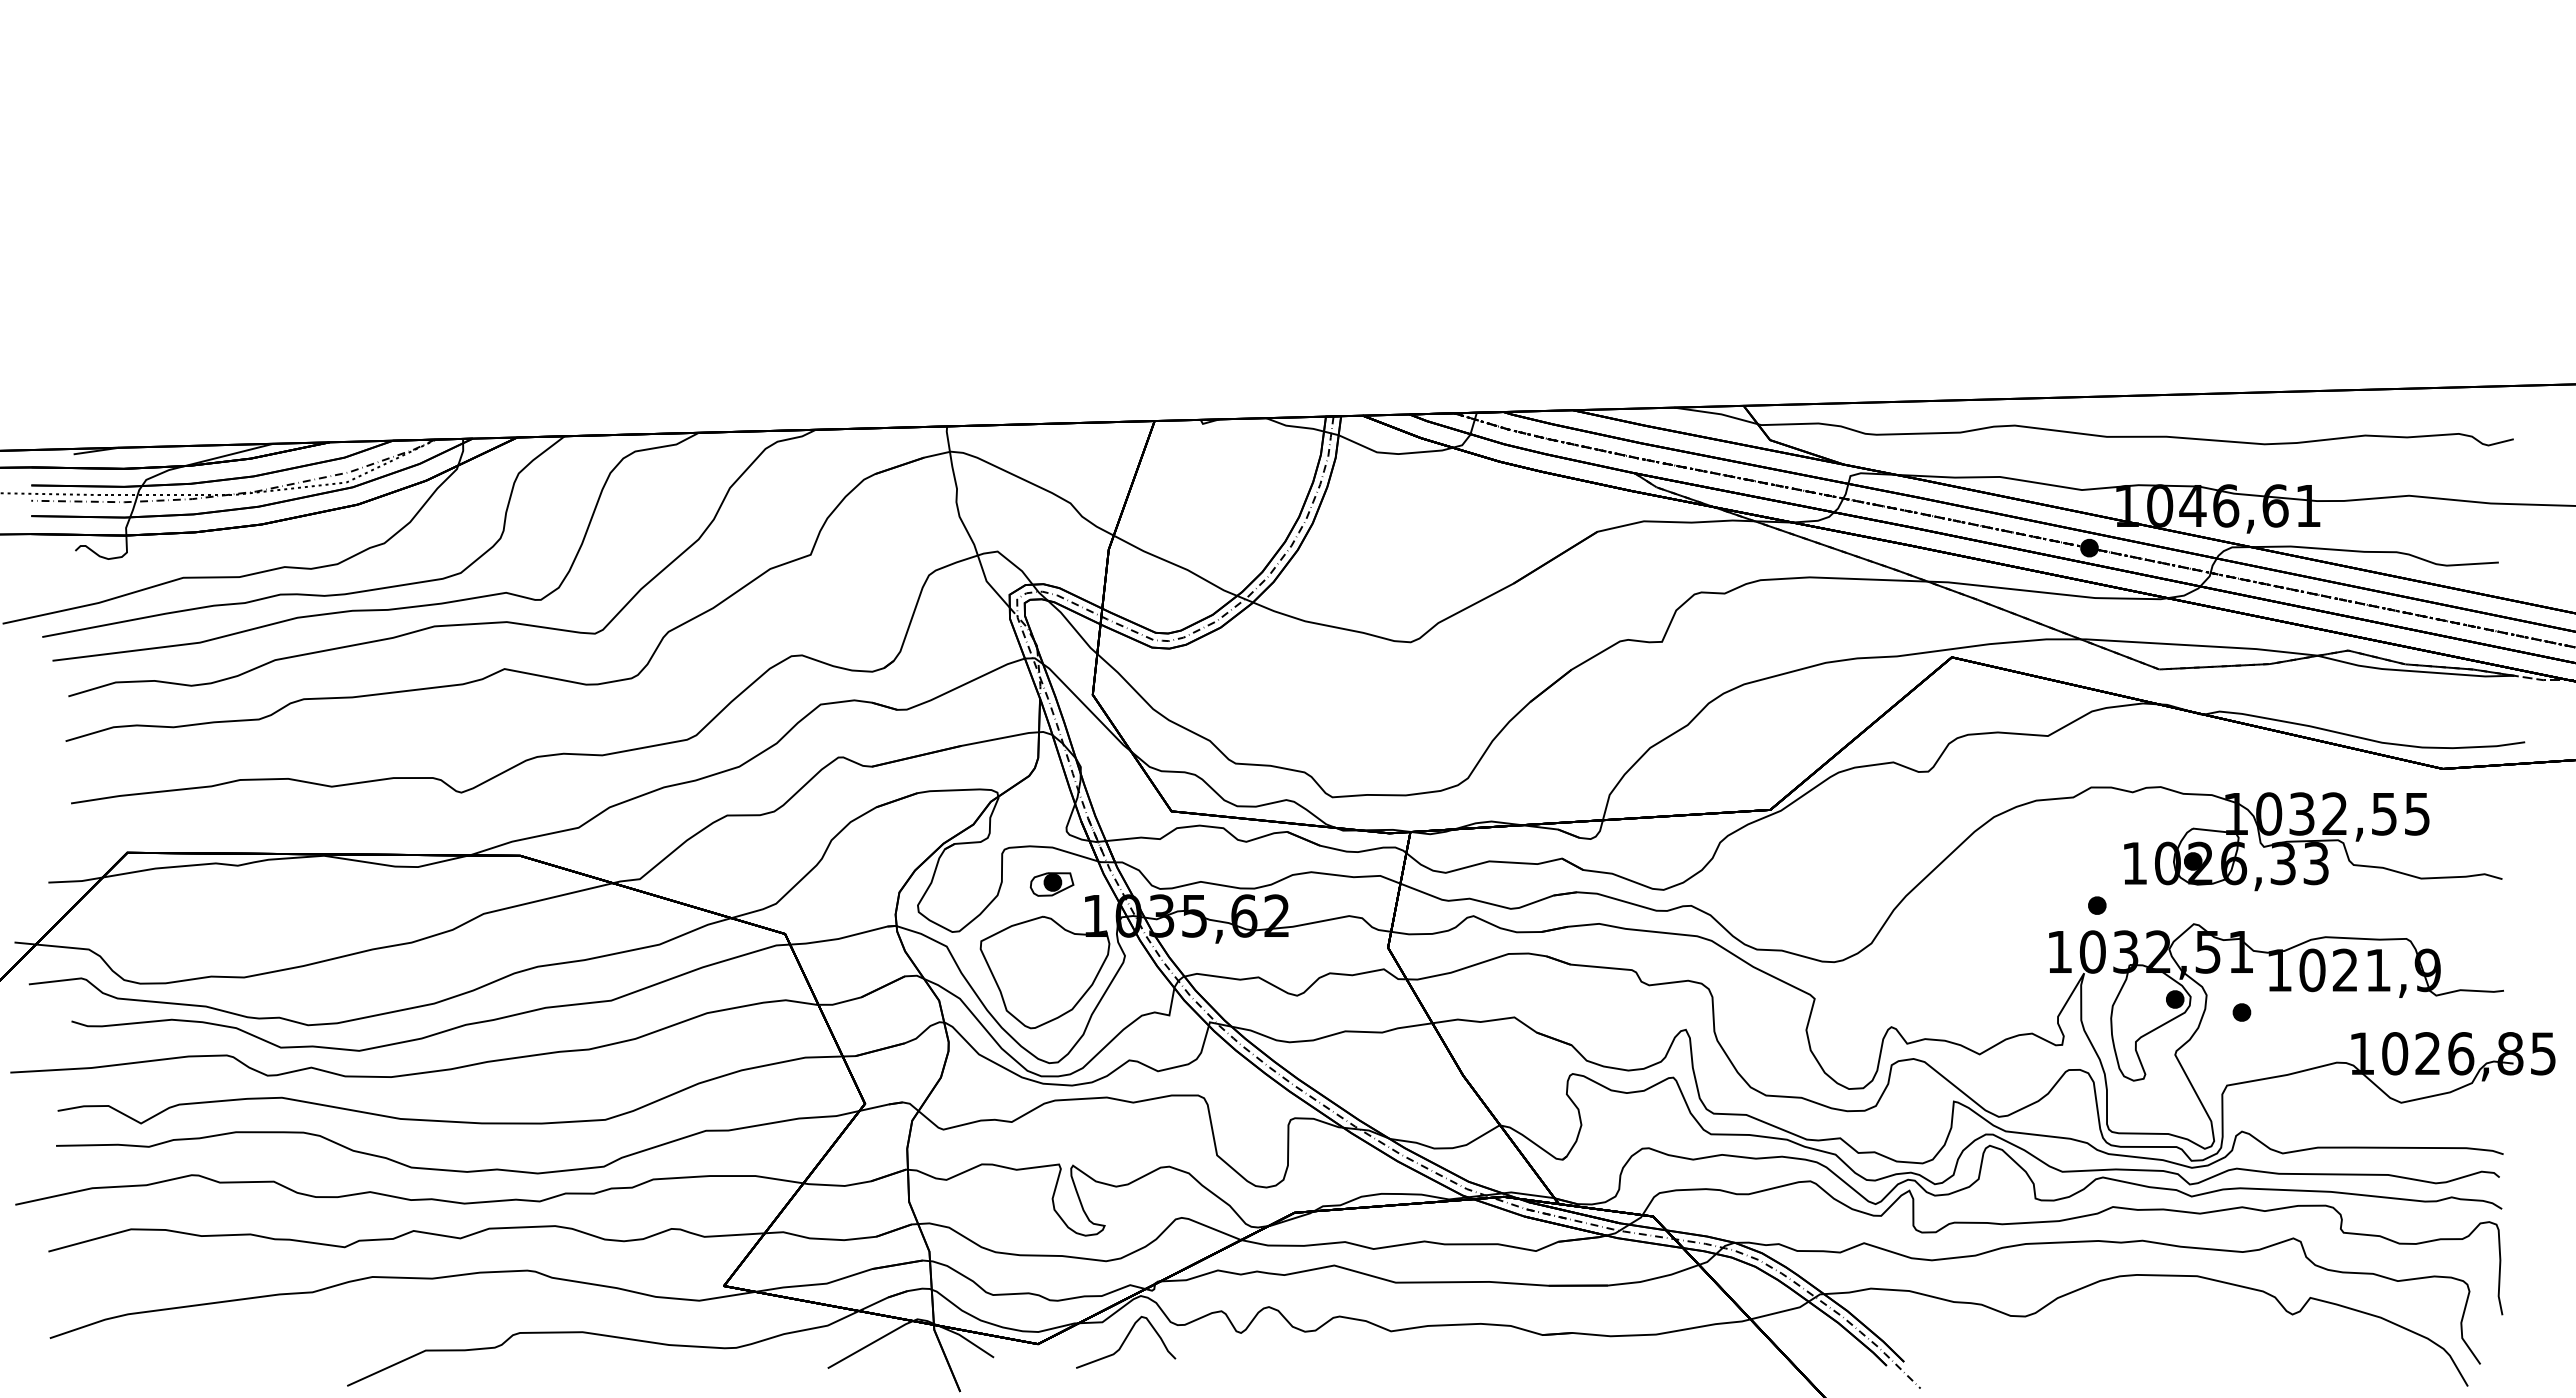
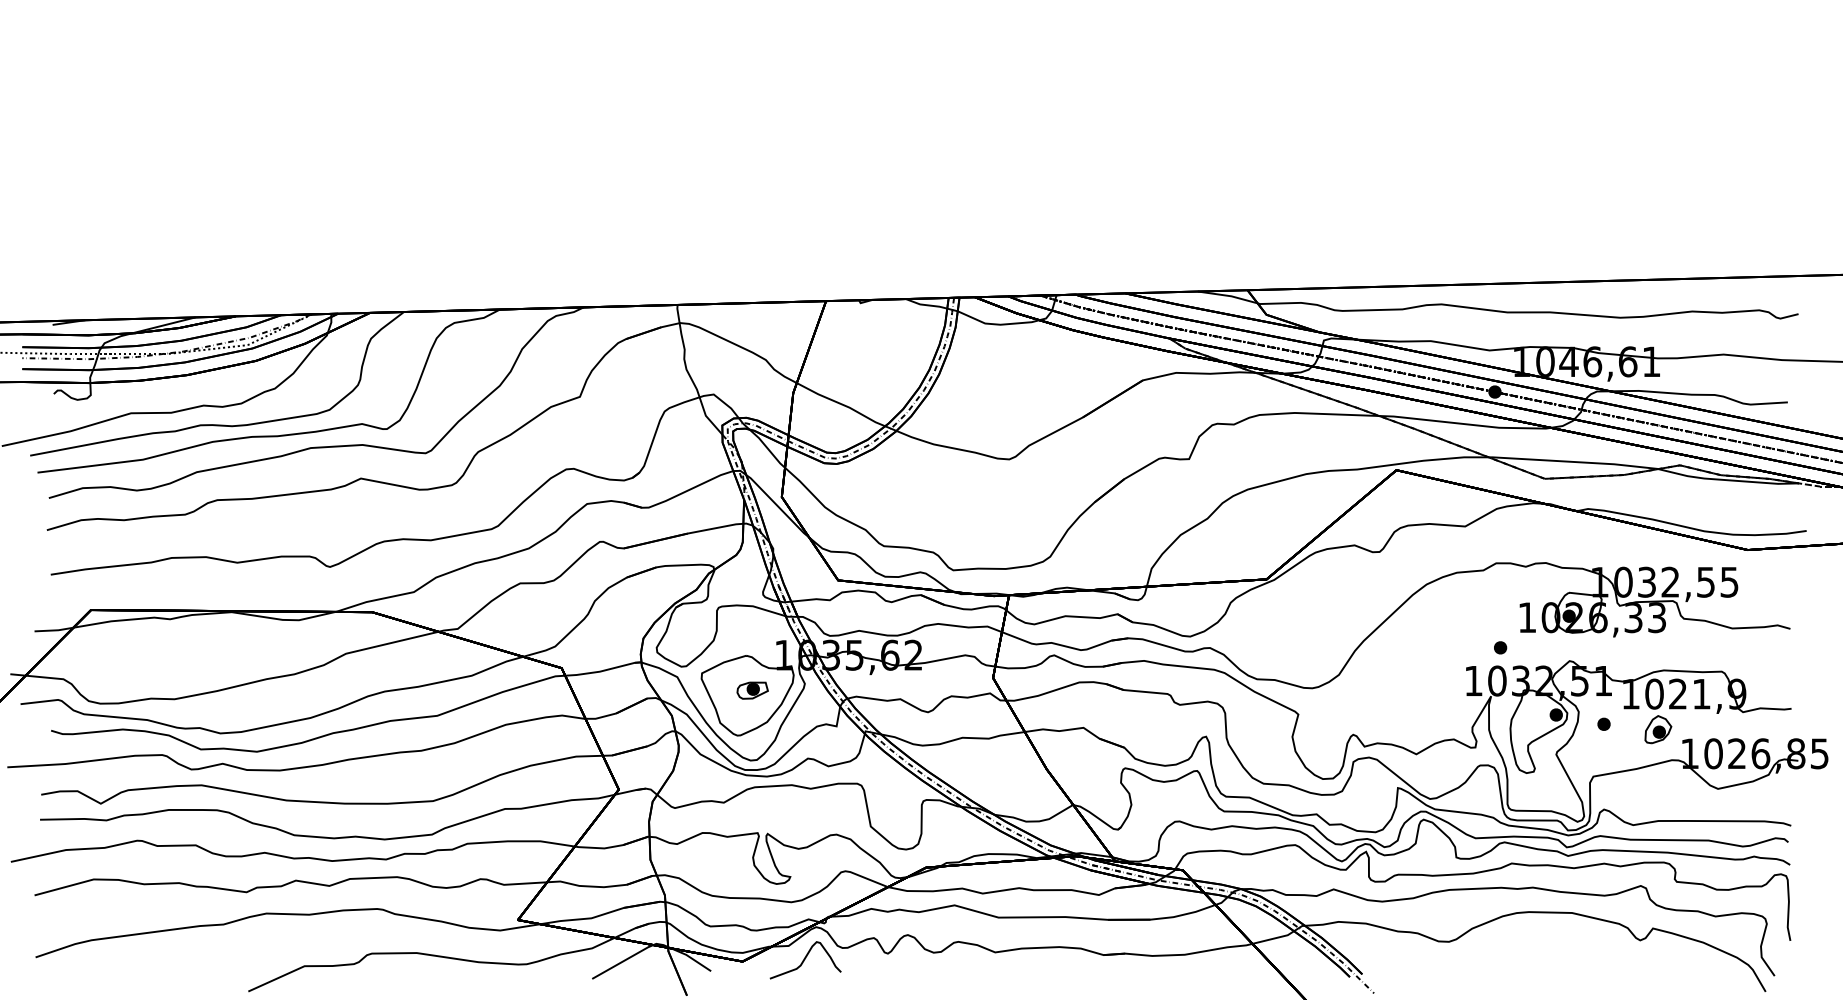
part: (1051, 884) -> (752, 690), moved
part: (2317, 1019) -> (1658, 729), added

